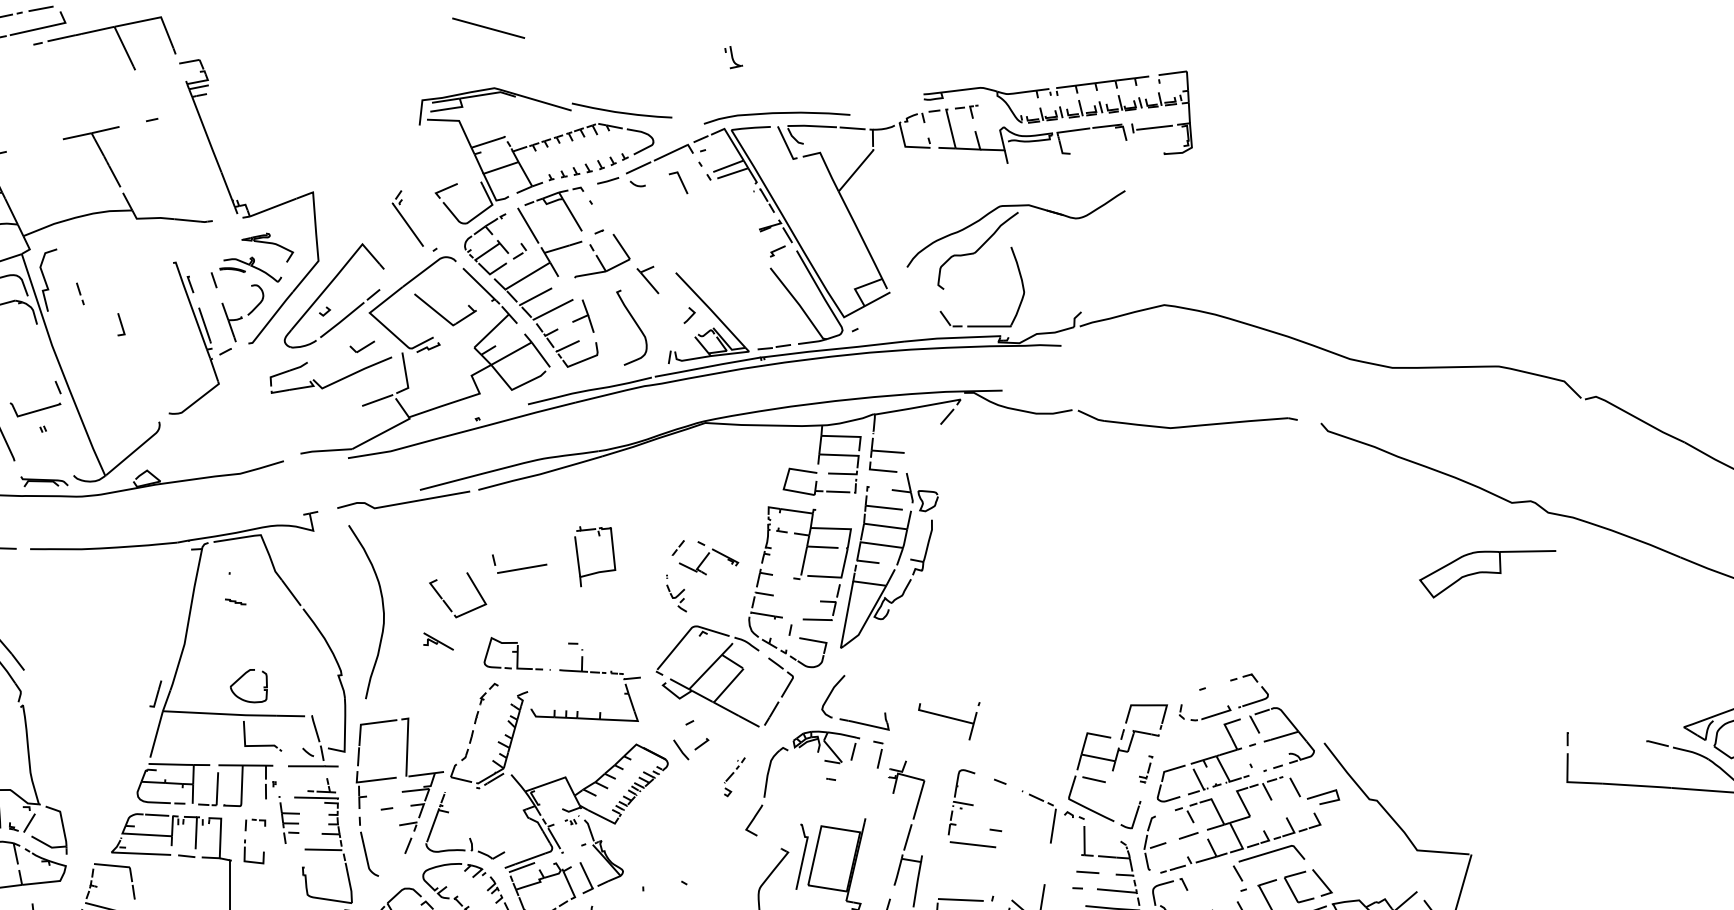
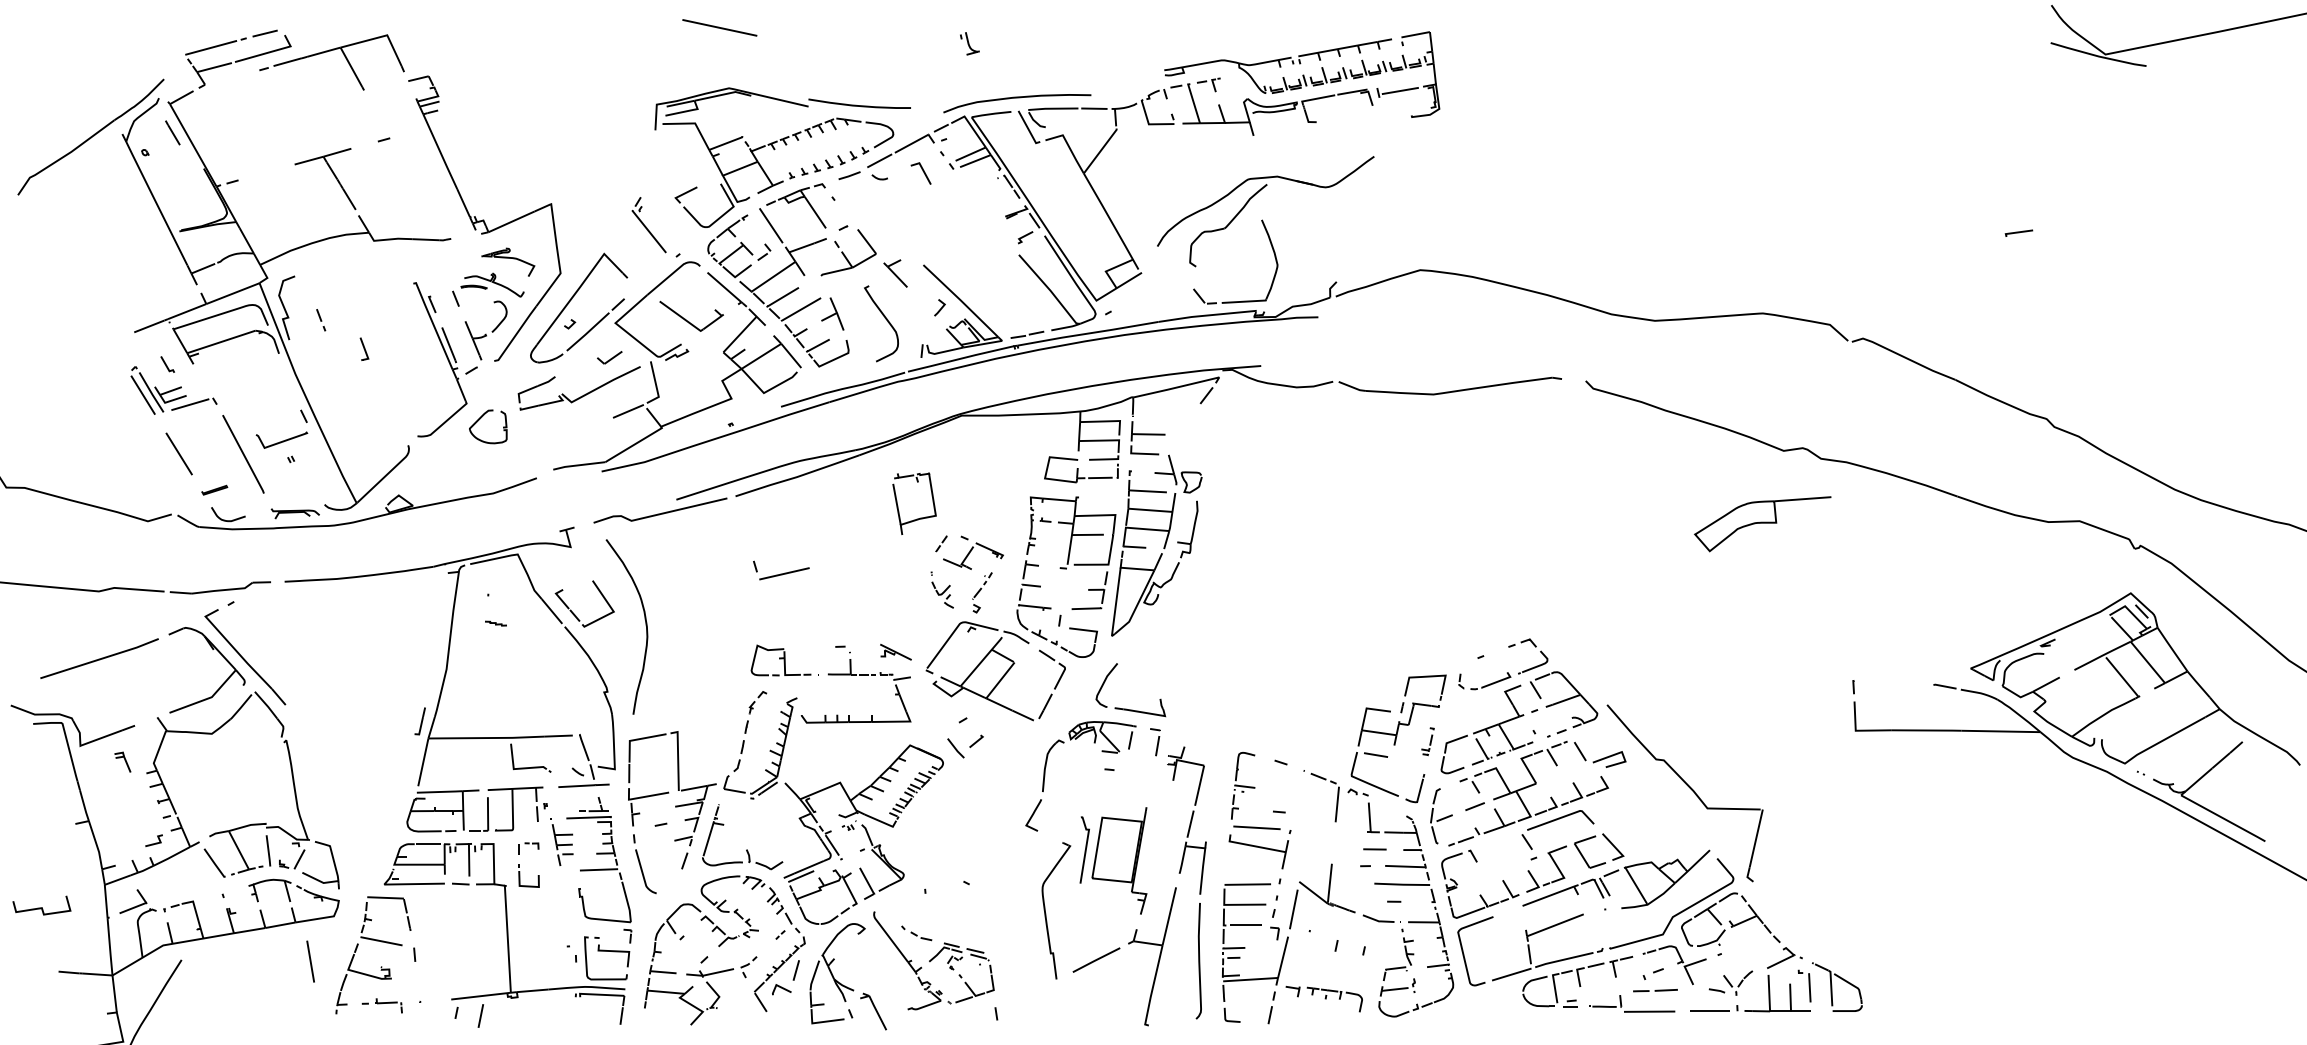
part: (600, 570) -> (920, 517), moved
part: (447, 603) -> (574, 613), moved
part: (438, 640) -> (895, 651), moved
part: (242, 677) -> (481, 418), moved
part: (947, 719) -> (1259, 849), moved
part: (734, 776) -> (982, 592), moved

